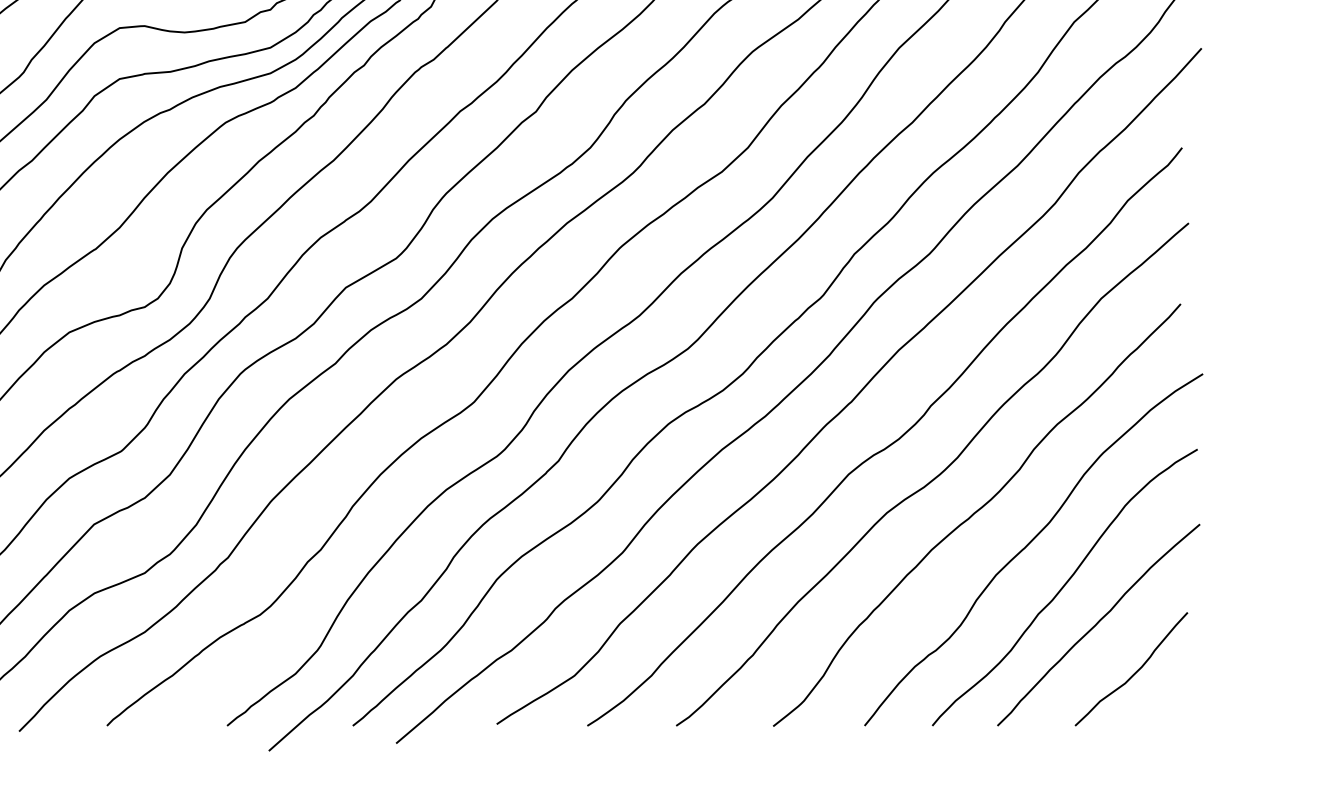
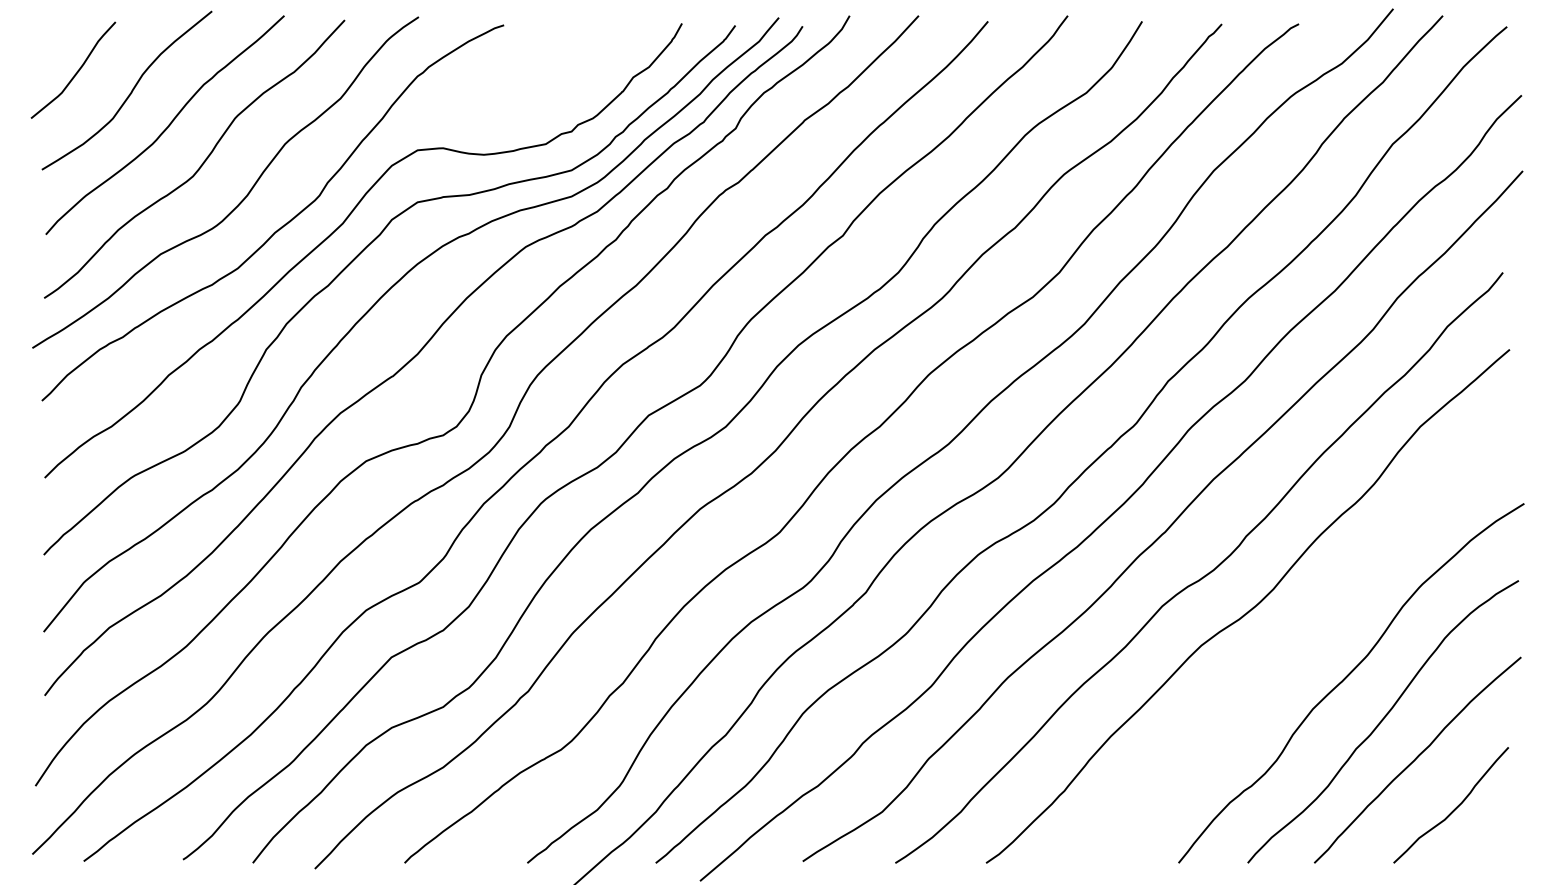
curve: (977, 512) -> (1293, 645), removed

